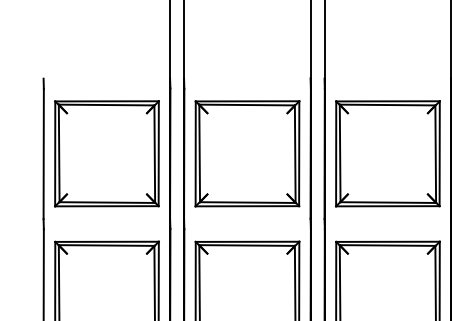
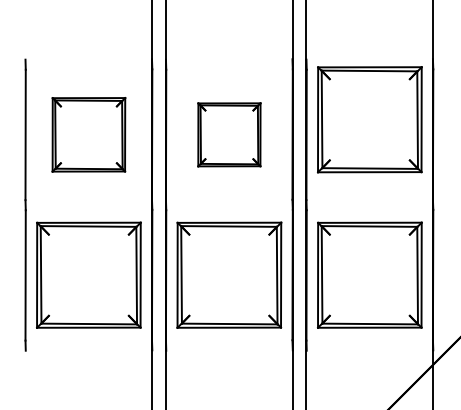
part: (106, 153) -> (88, 134), size x0.7
part: (247, 153) -> (229, 134), size x0.6
part: (387, 153) -> (369, 119), moved

